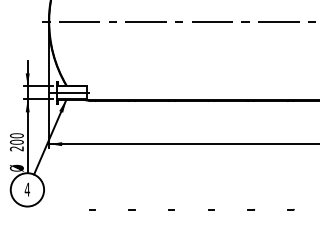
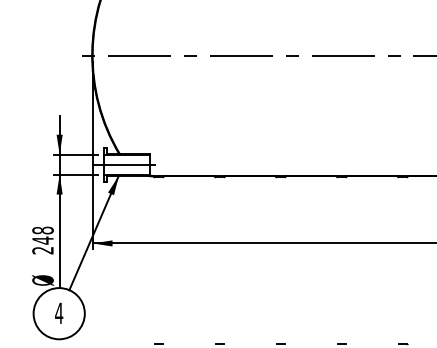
text: (16, 138) -> (42, 234), 200 -> 248

